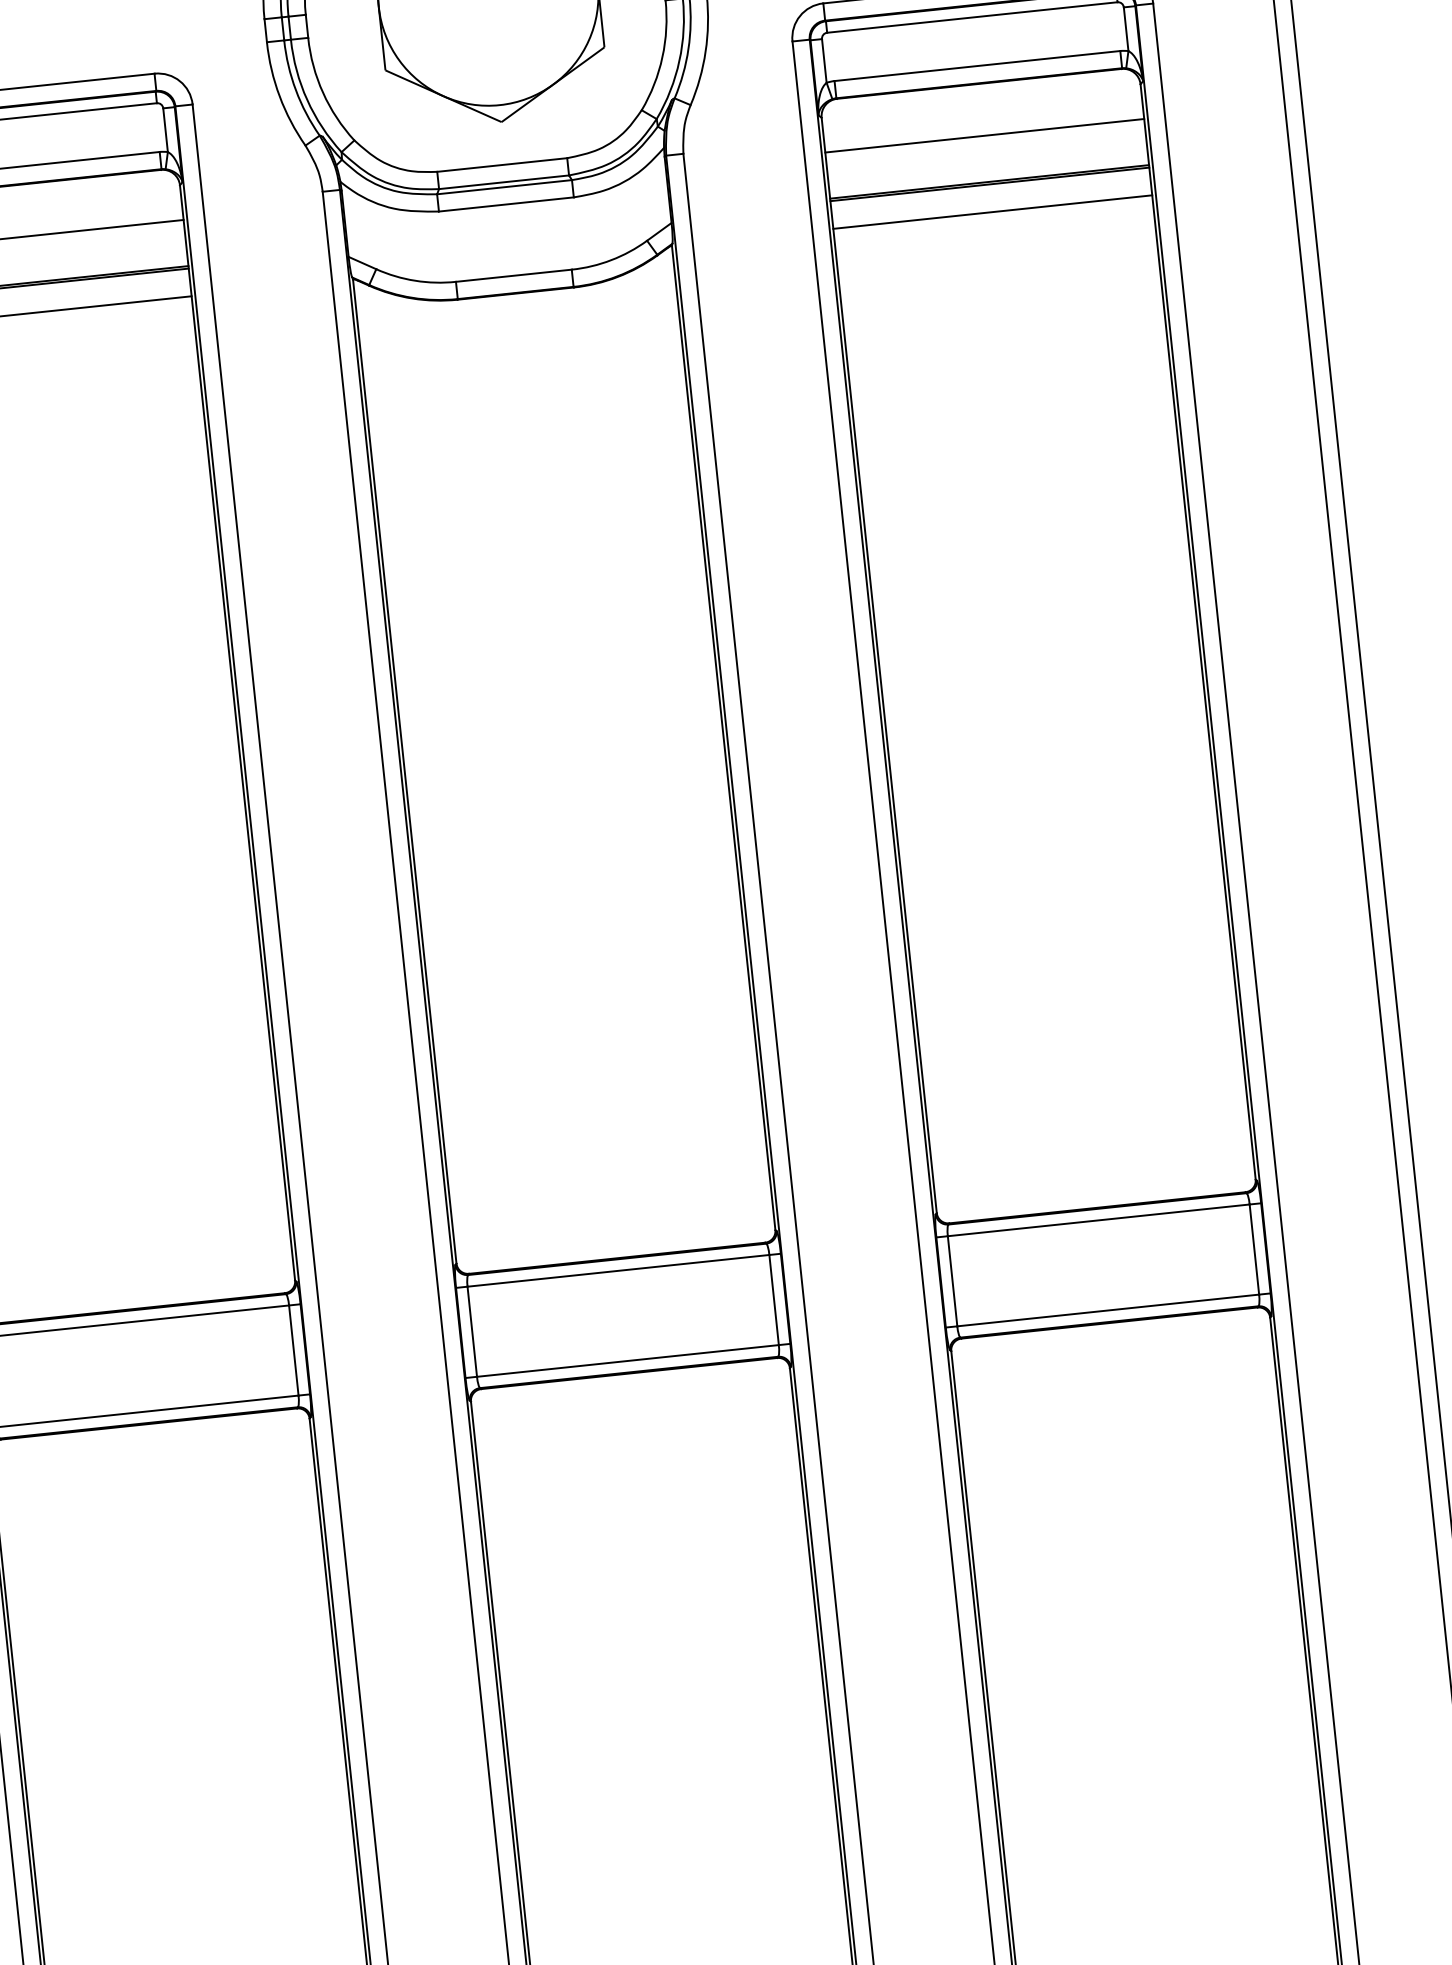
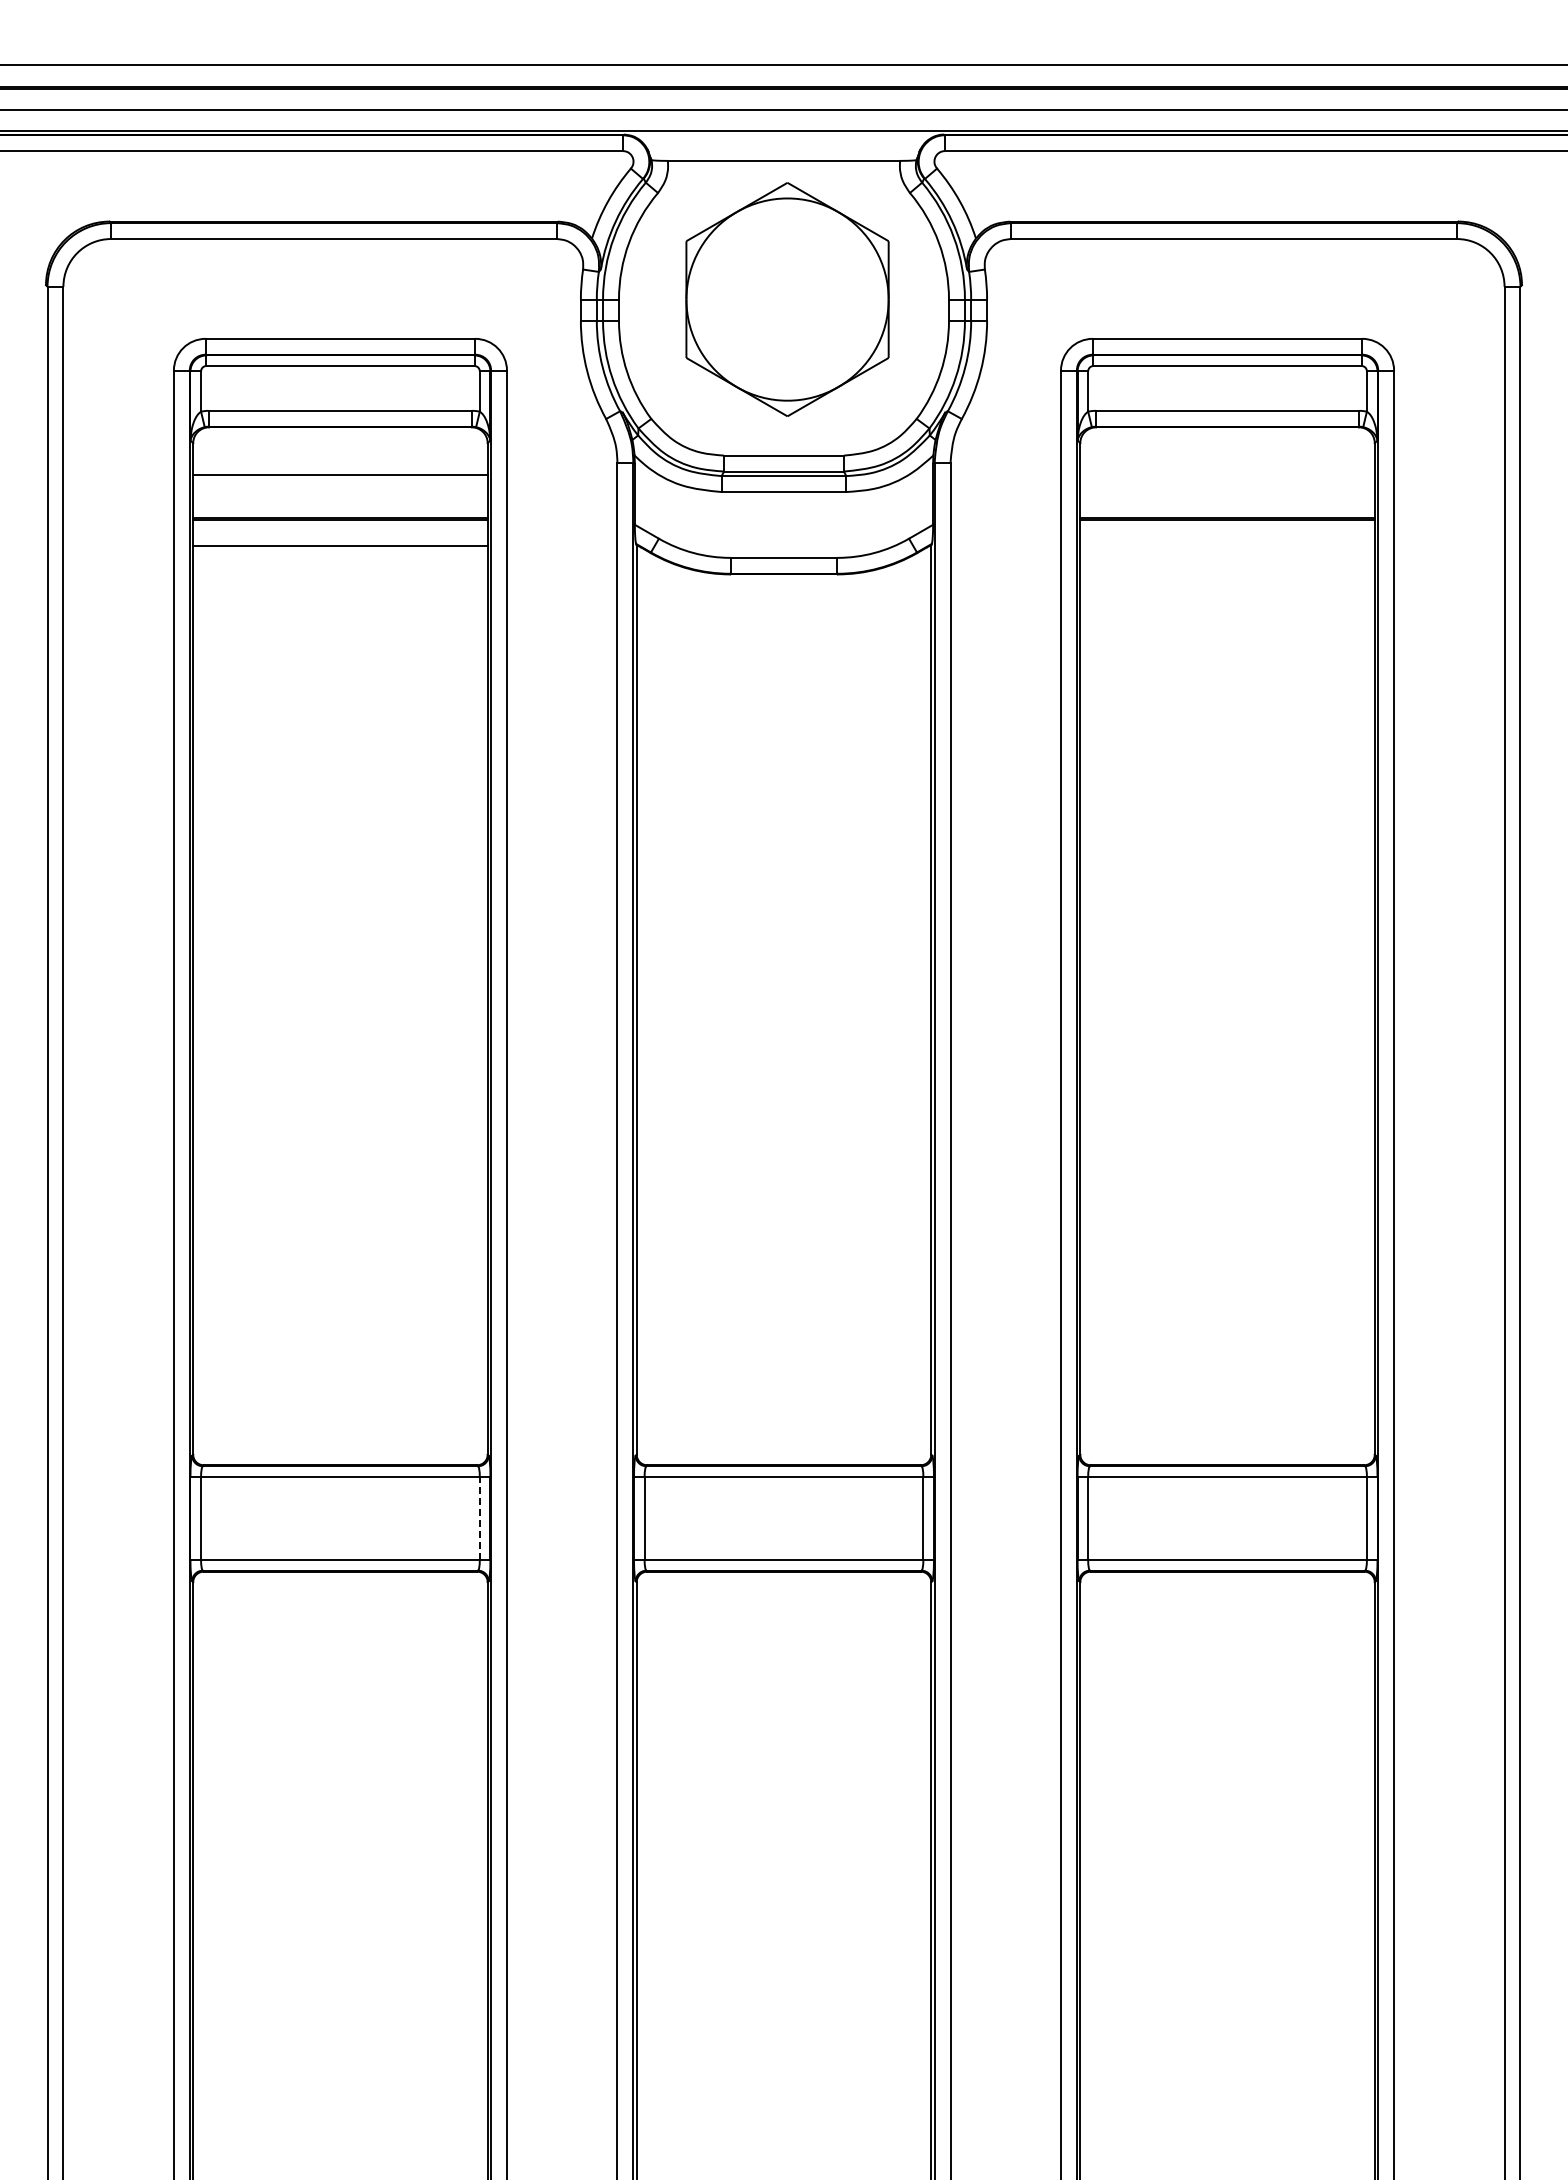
line: (984, 136) -> (1227, 475), removed
line: (992, 211) -> (1227, 545), removed
line: (293, 1350) -> (479, 1518), solid -> dashed

